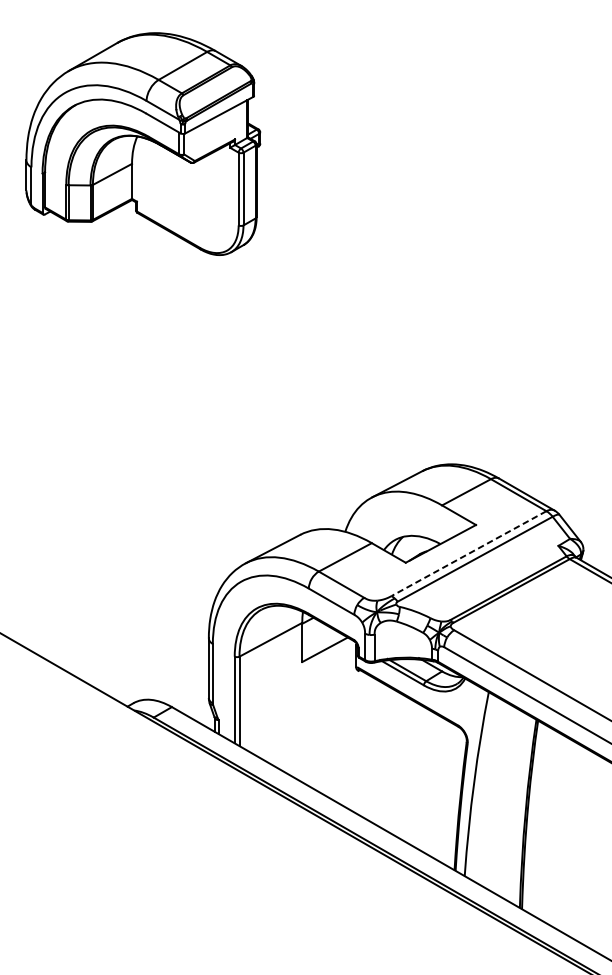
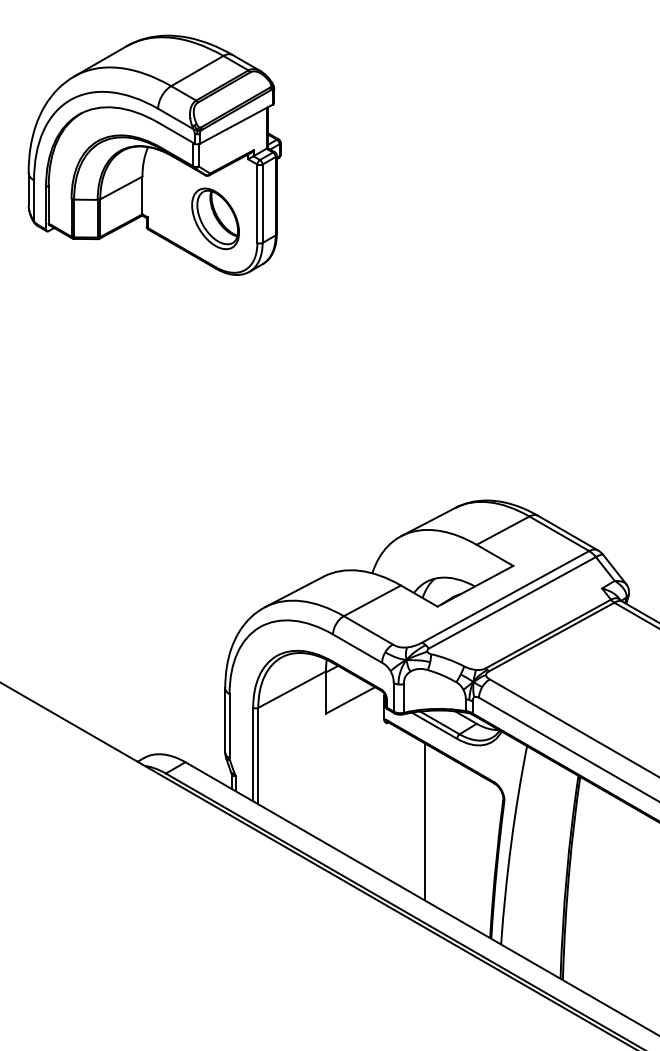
part: (199, 202) -> (215, 218), added
line: (468, 554) -> (505, 597), dashed -> solid
line: (393, 762) -> (424, 821), added

